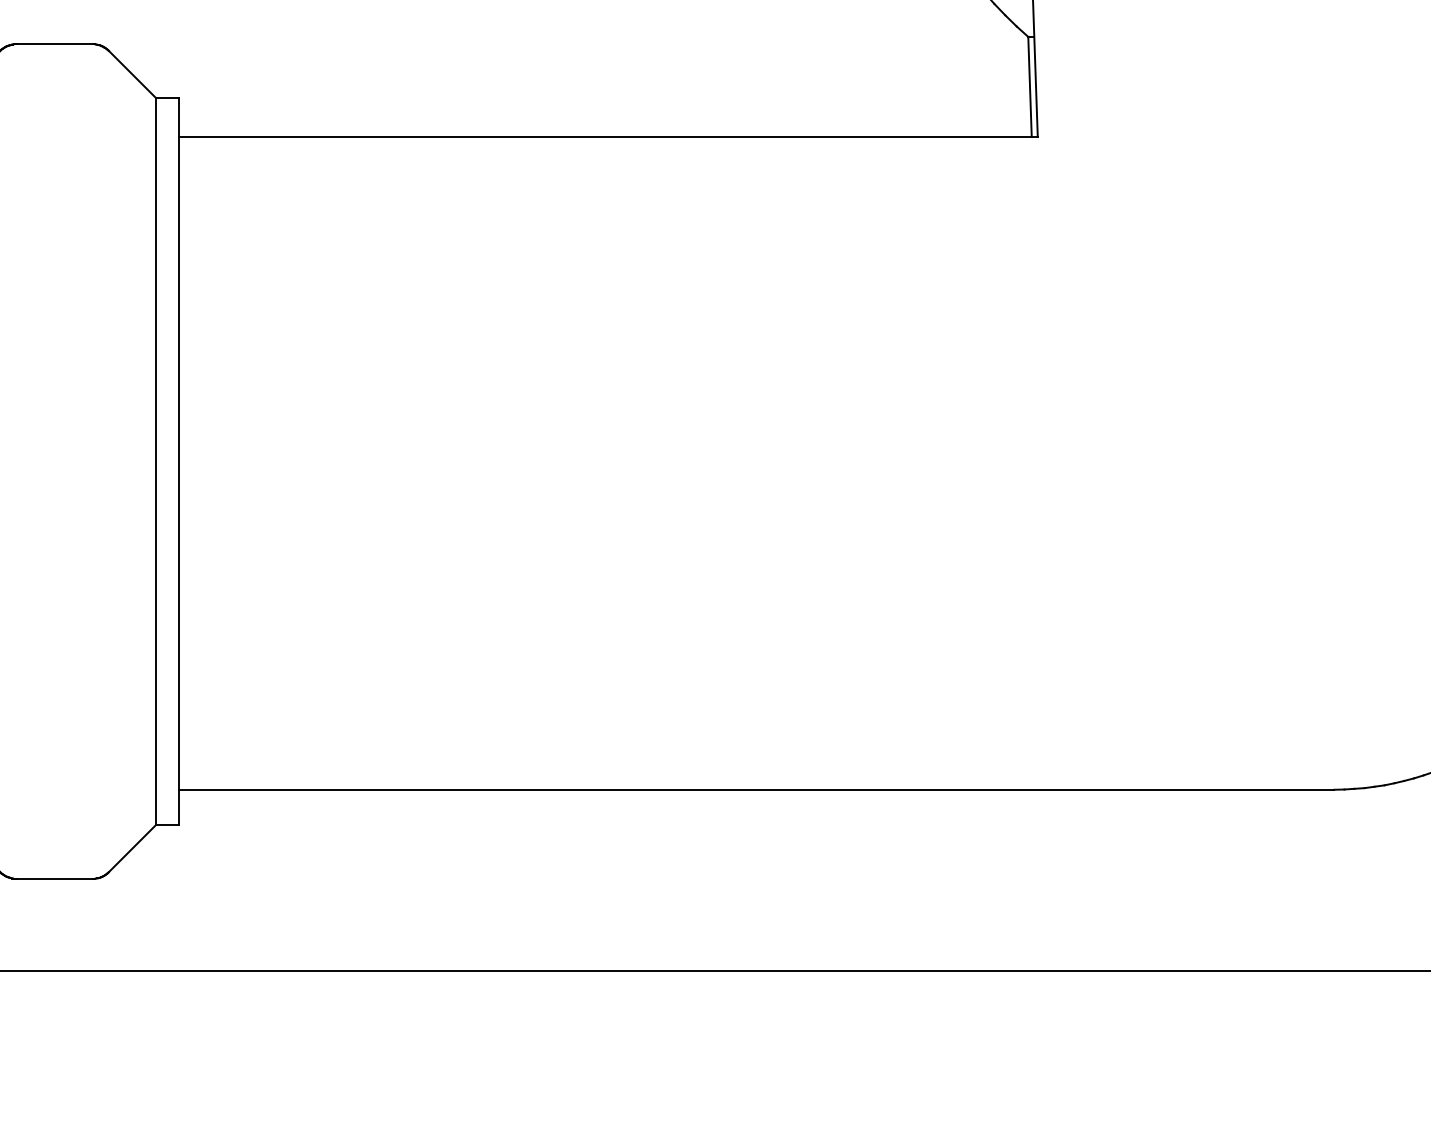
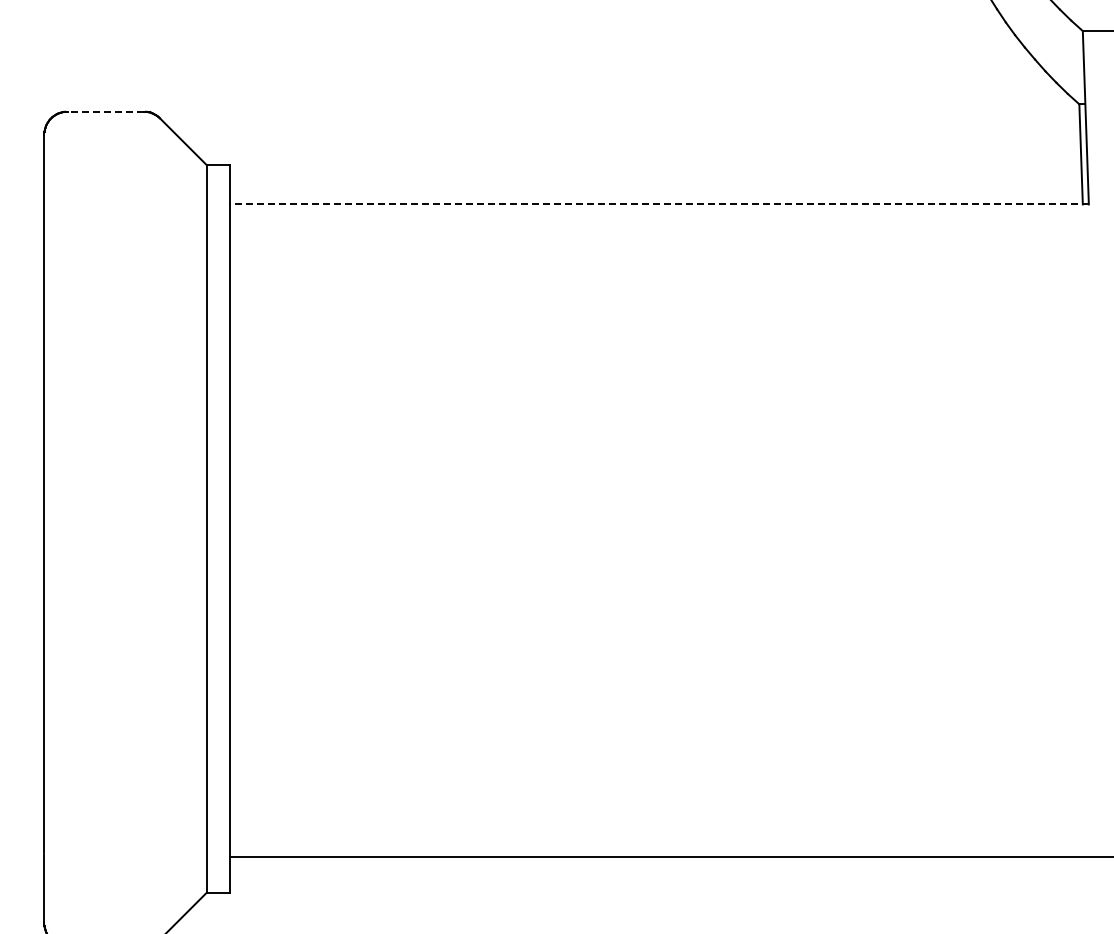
line: (54, 44) -> (105, 111), solid -> dashed
line: (608, 137) -> (659, 204), solid -> dashed

